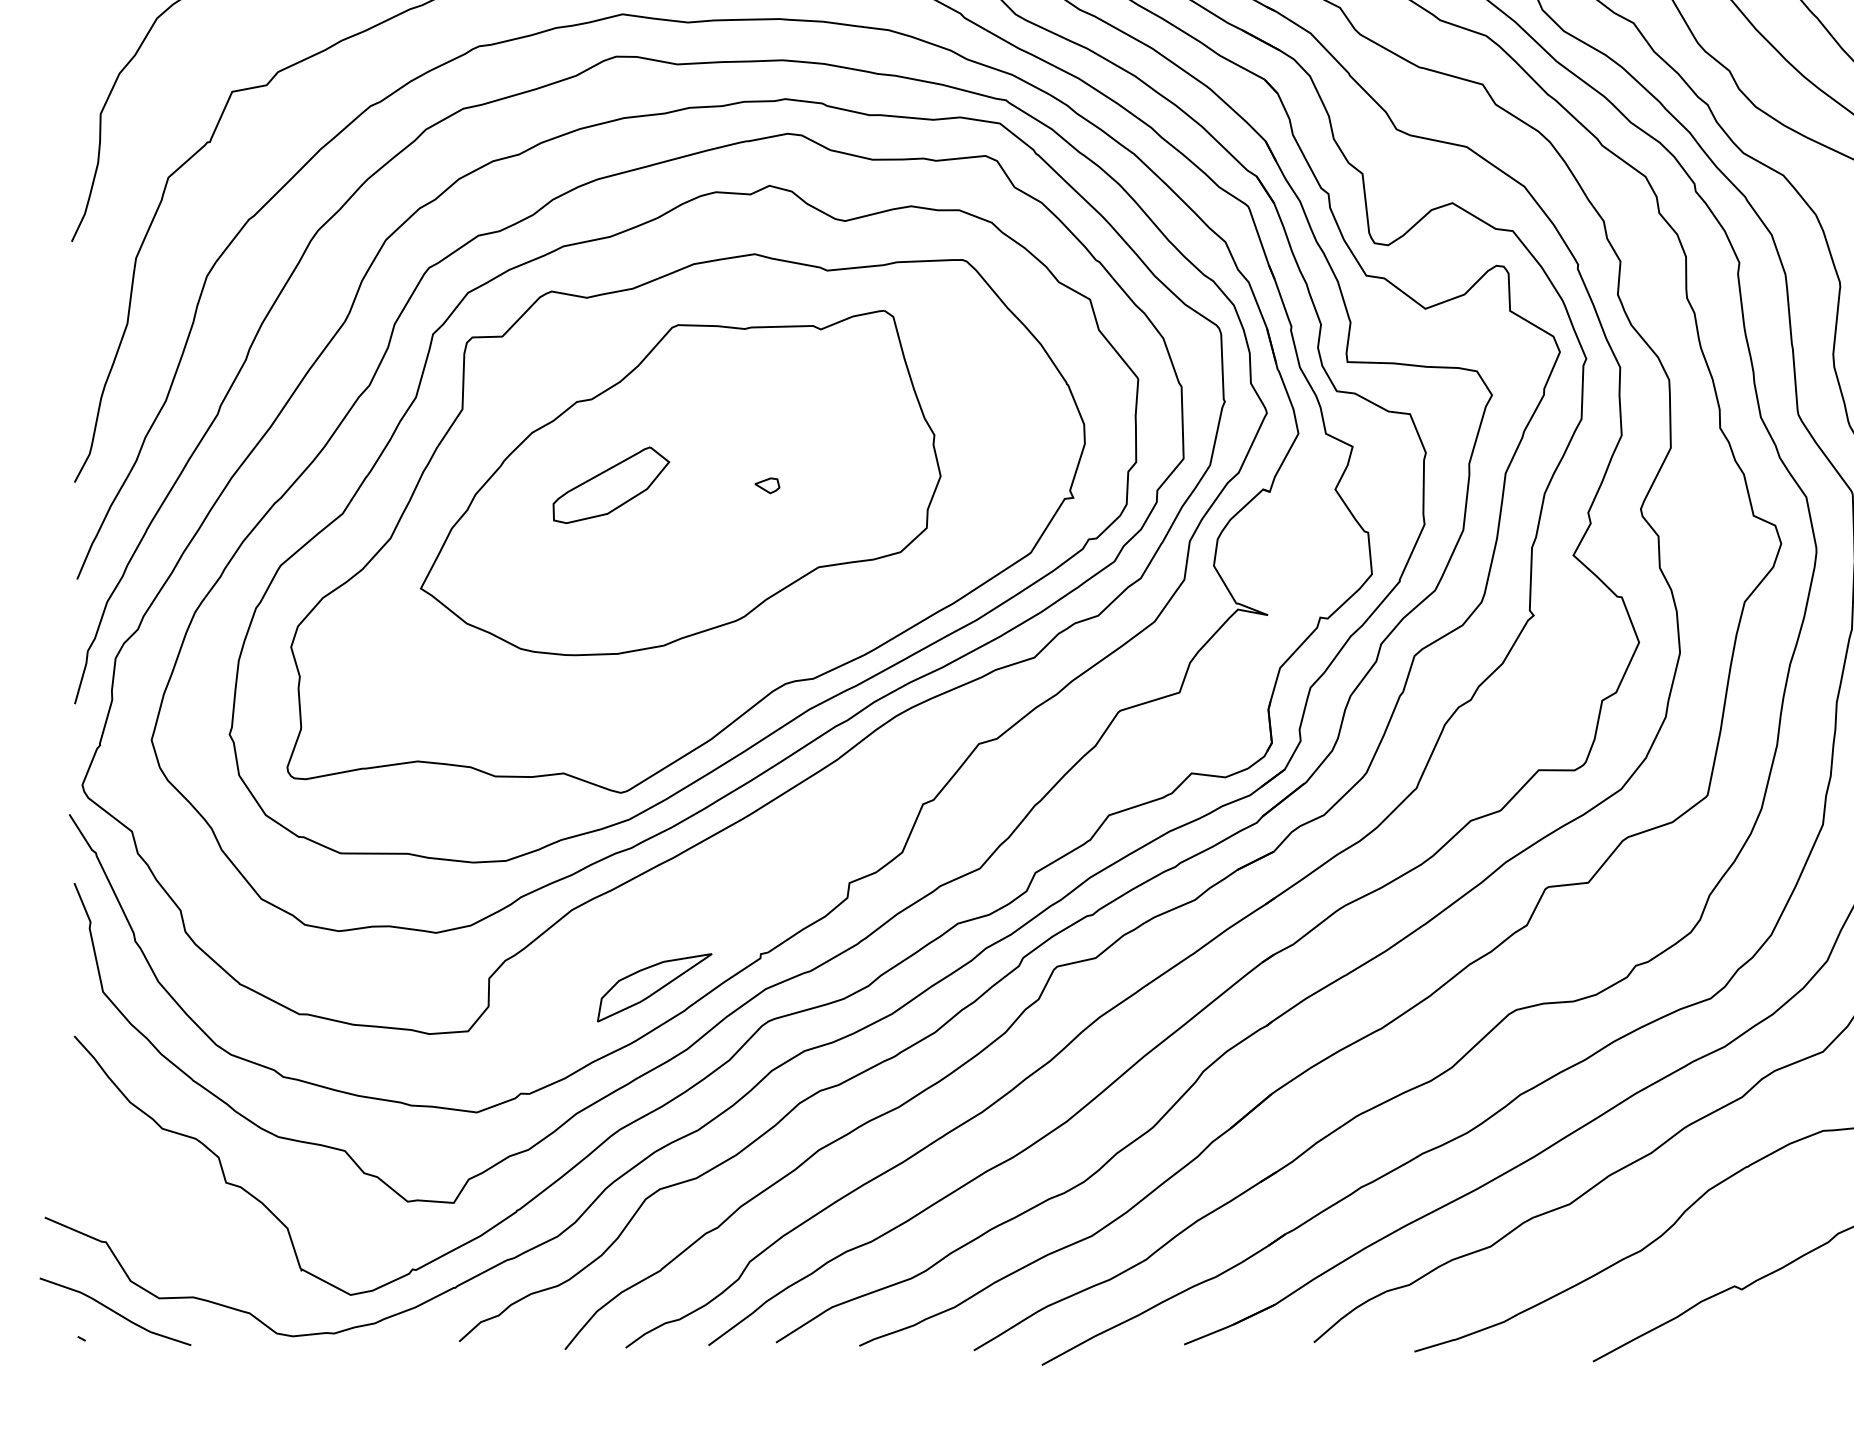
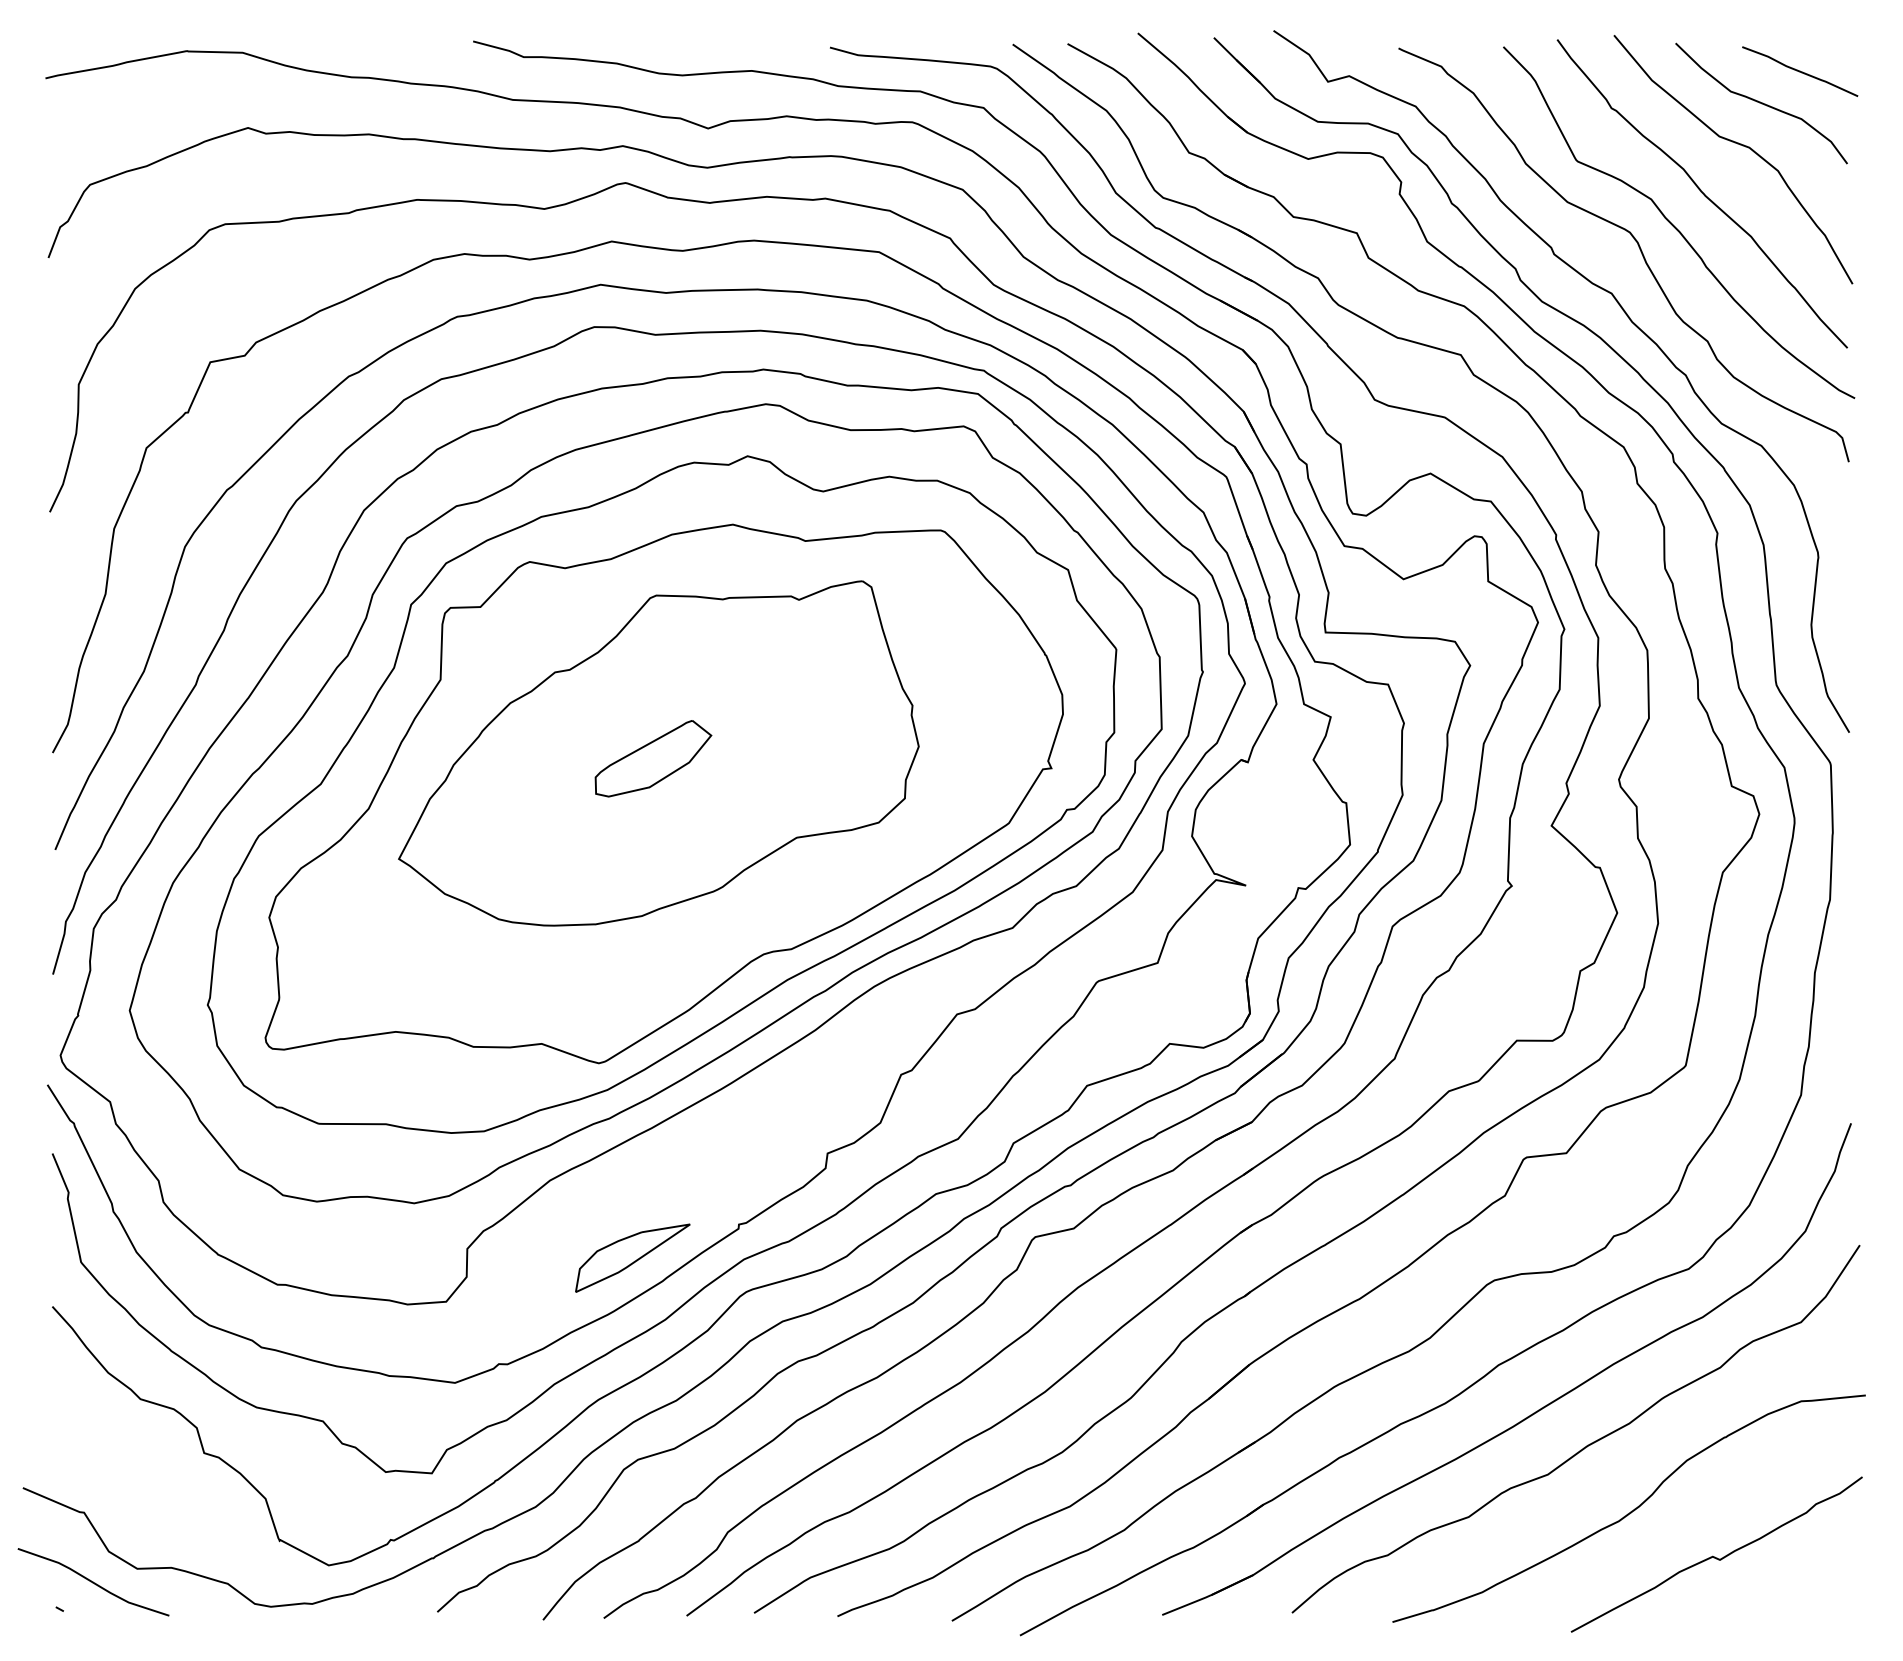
part: (611, 485) -> (653, 758), moved
part: (767, 485) -> (745, 755), removed

